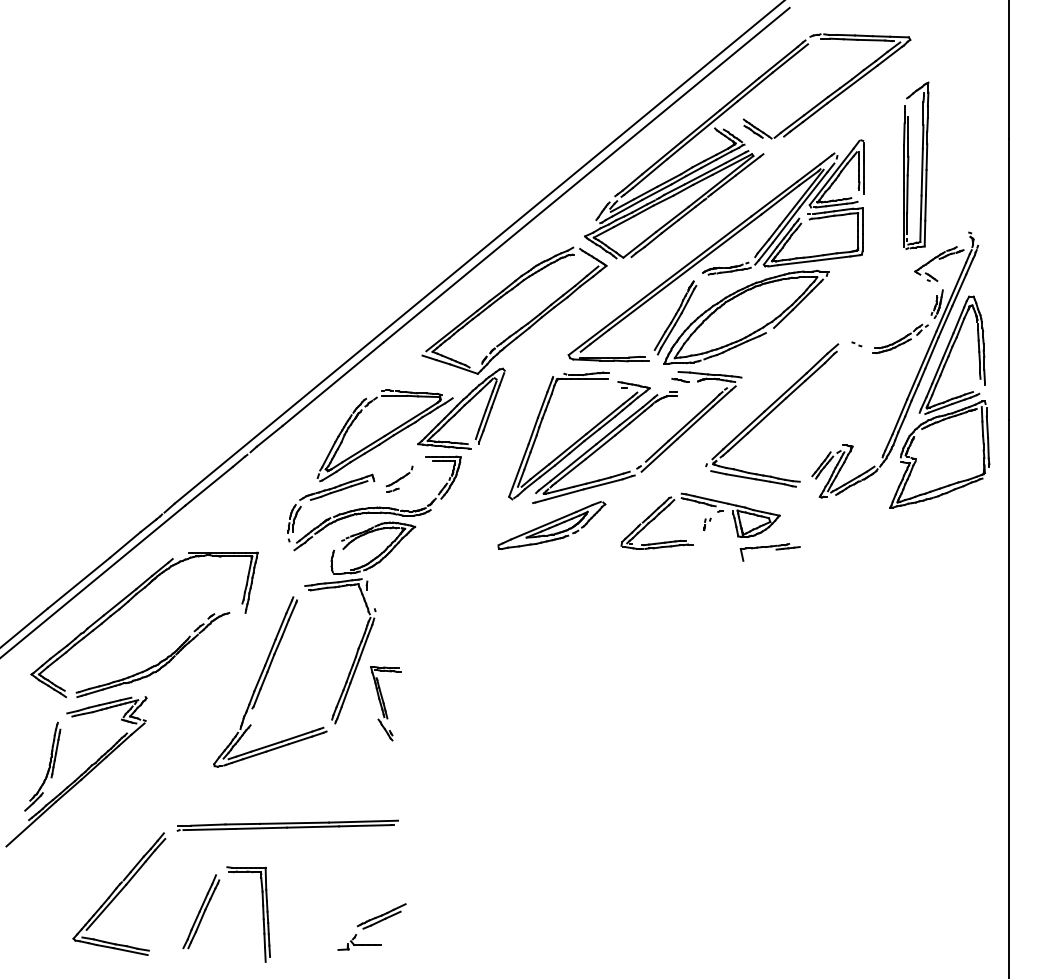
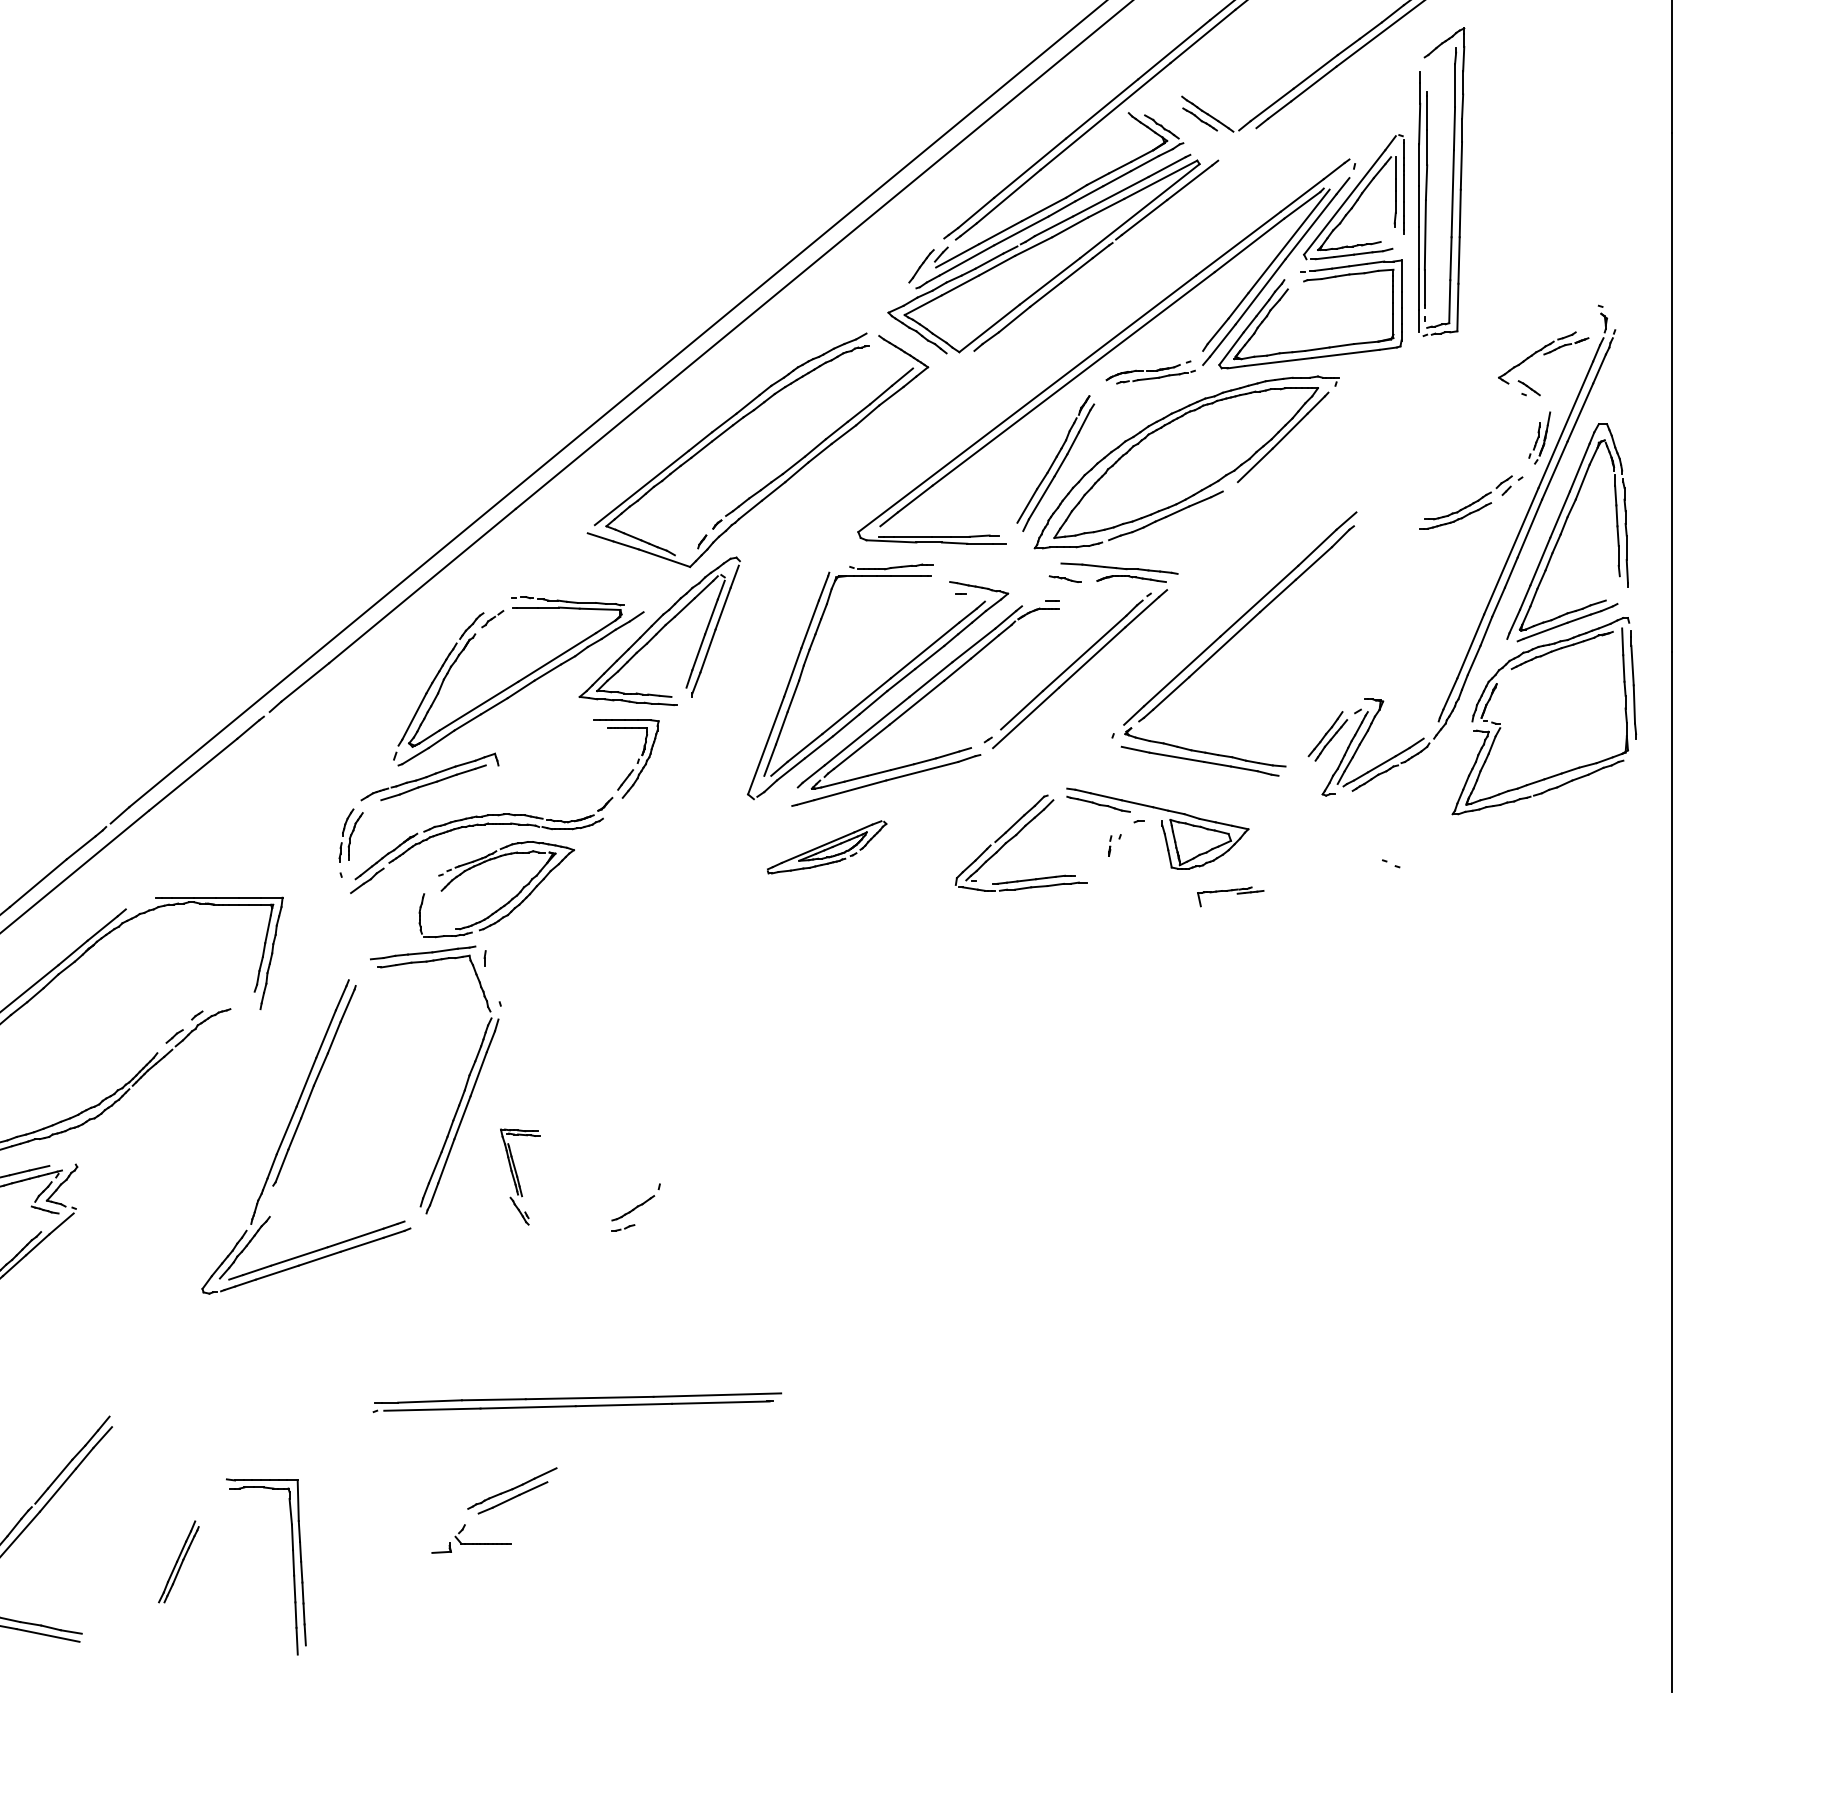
part: (916, 165) -> (1442, 181), moved
part: (856, 344) -> (1390, 864), moved
part: (399, 478) -> (635, 1206), moved
part: (551, 525) -> (826, 847), size x0.6
part: (769, 551) -> (1229, 895), size x0.6
part: (385, 703) -> (519, 1176), size x0.7
part: (287, 825) -> (576, 1402), moved
part: (201, 911) -> (179, 1561), size x0.6
part: (371, 926) -> (493, 1509), moved

